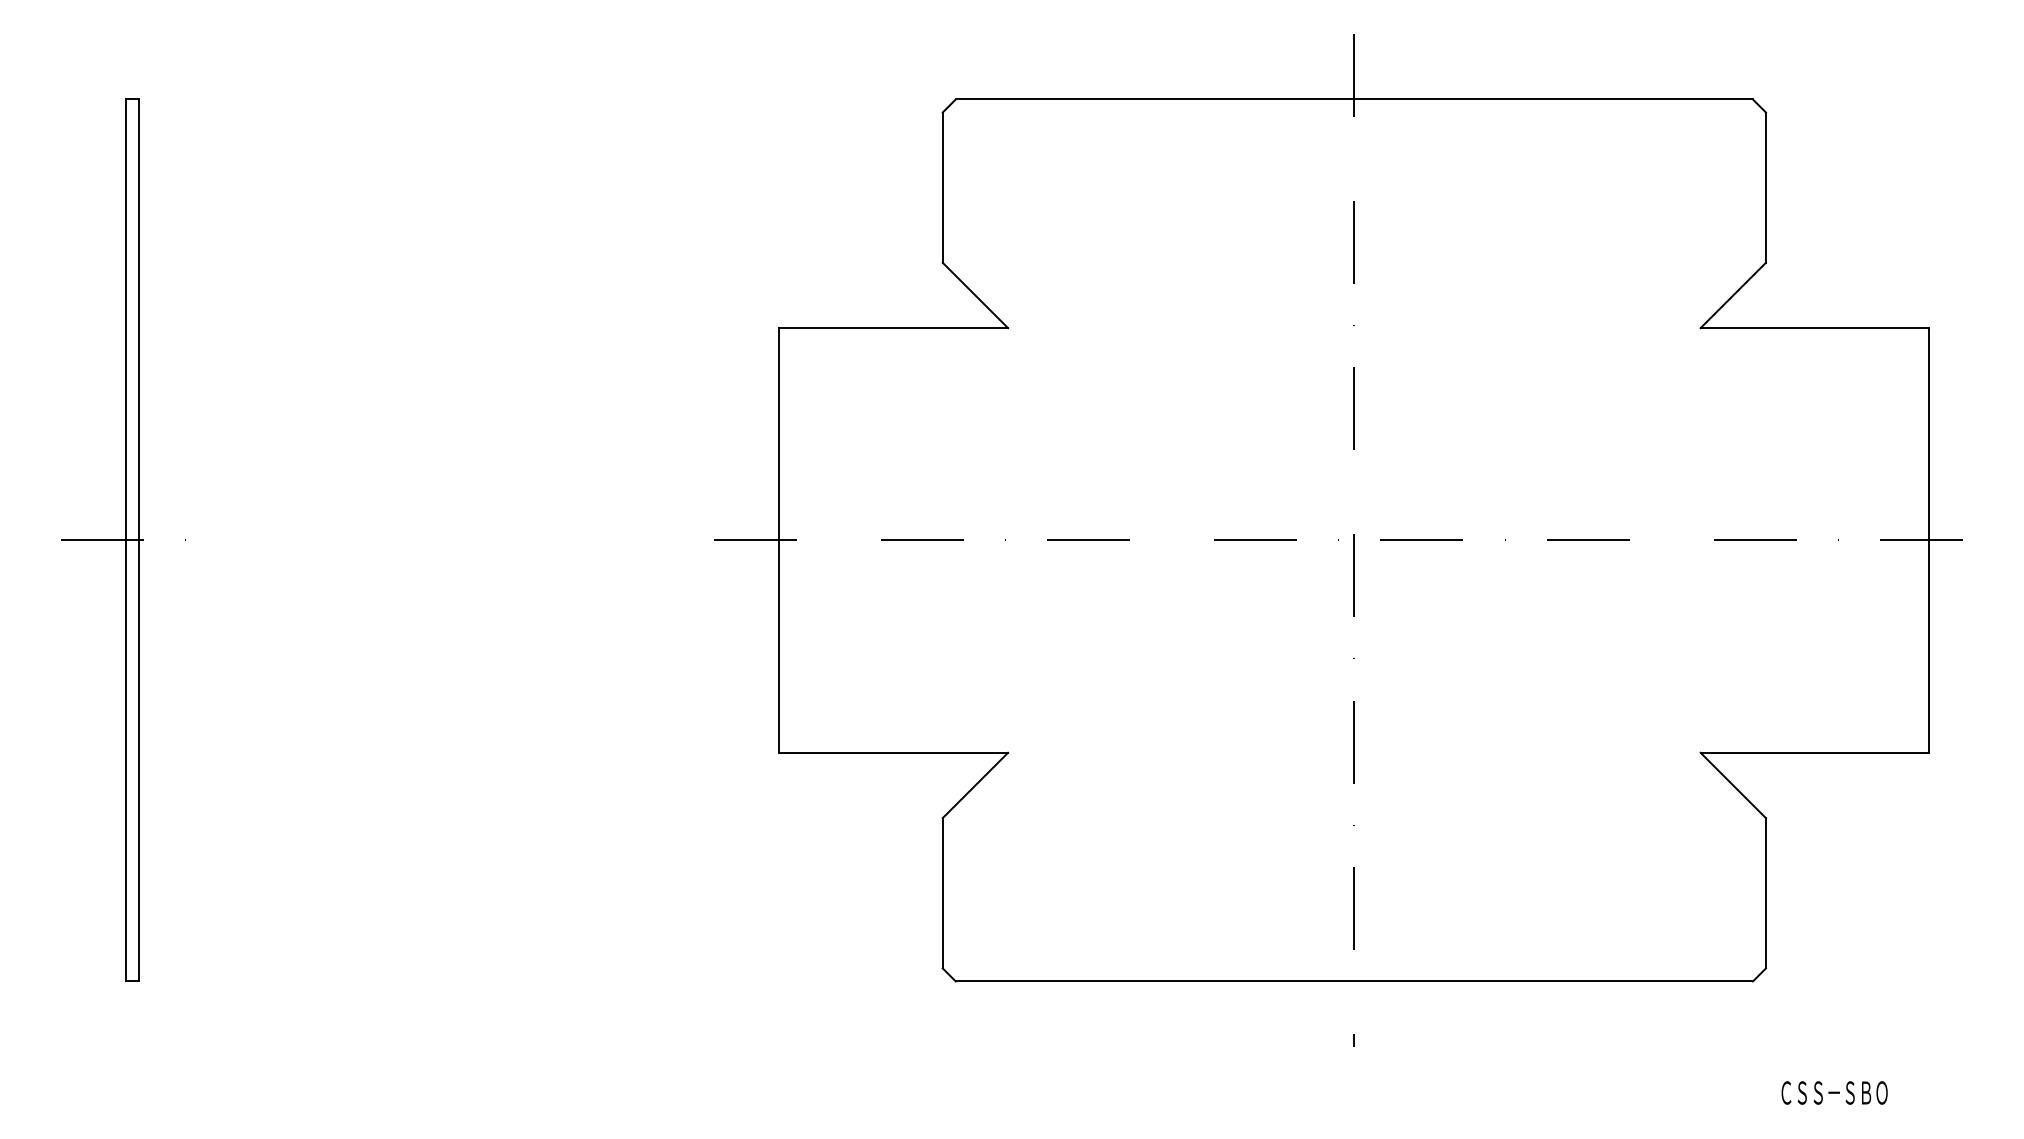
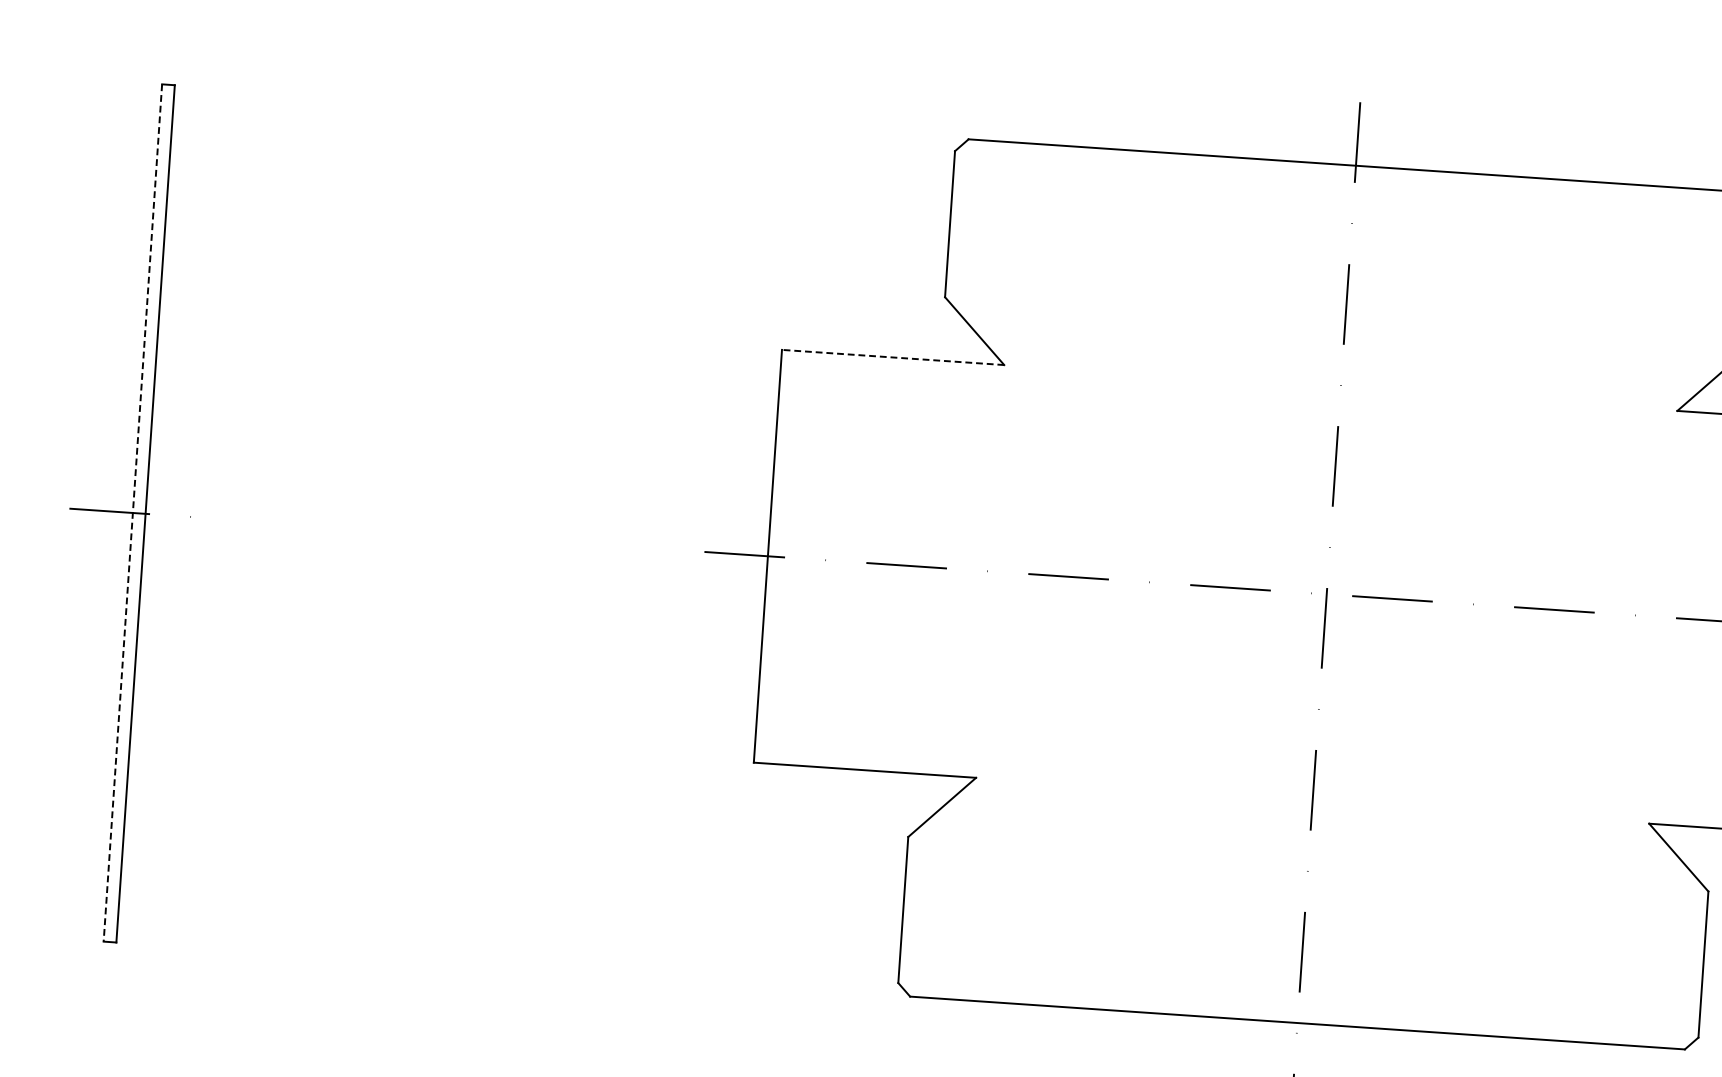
line: (893, 328) -> (892, 357), solid -> dashed
line: (126, 540) -> (133, 513), solid -> dashed

